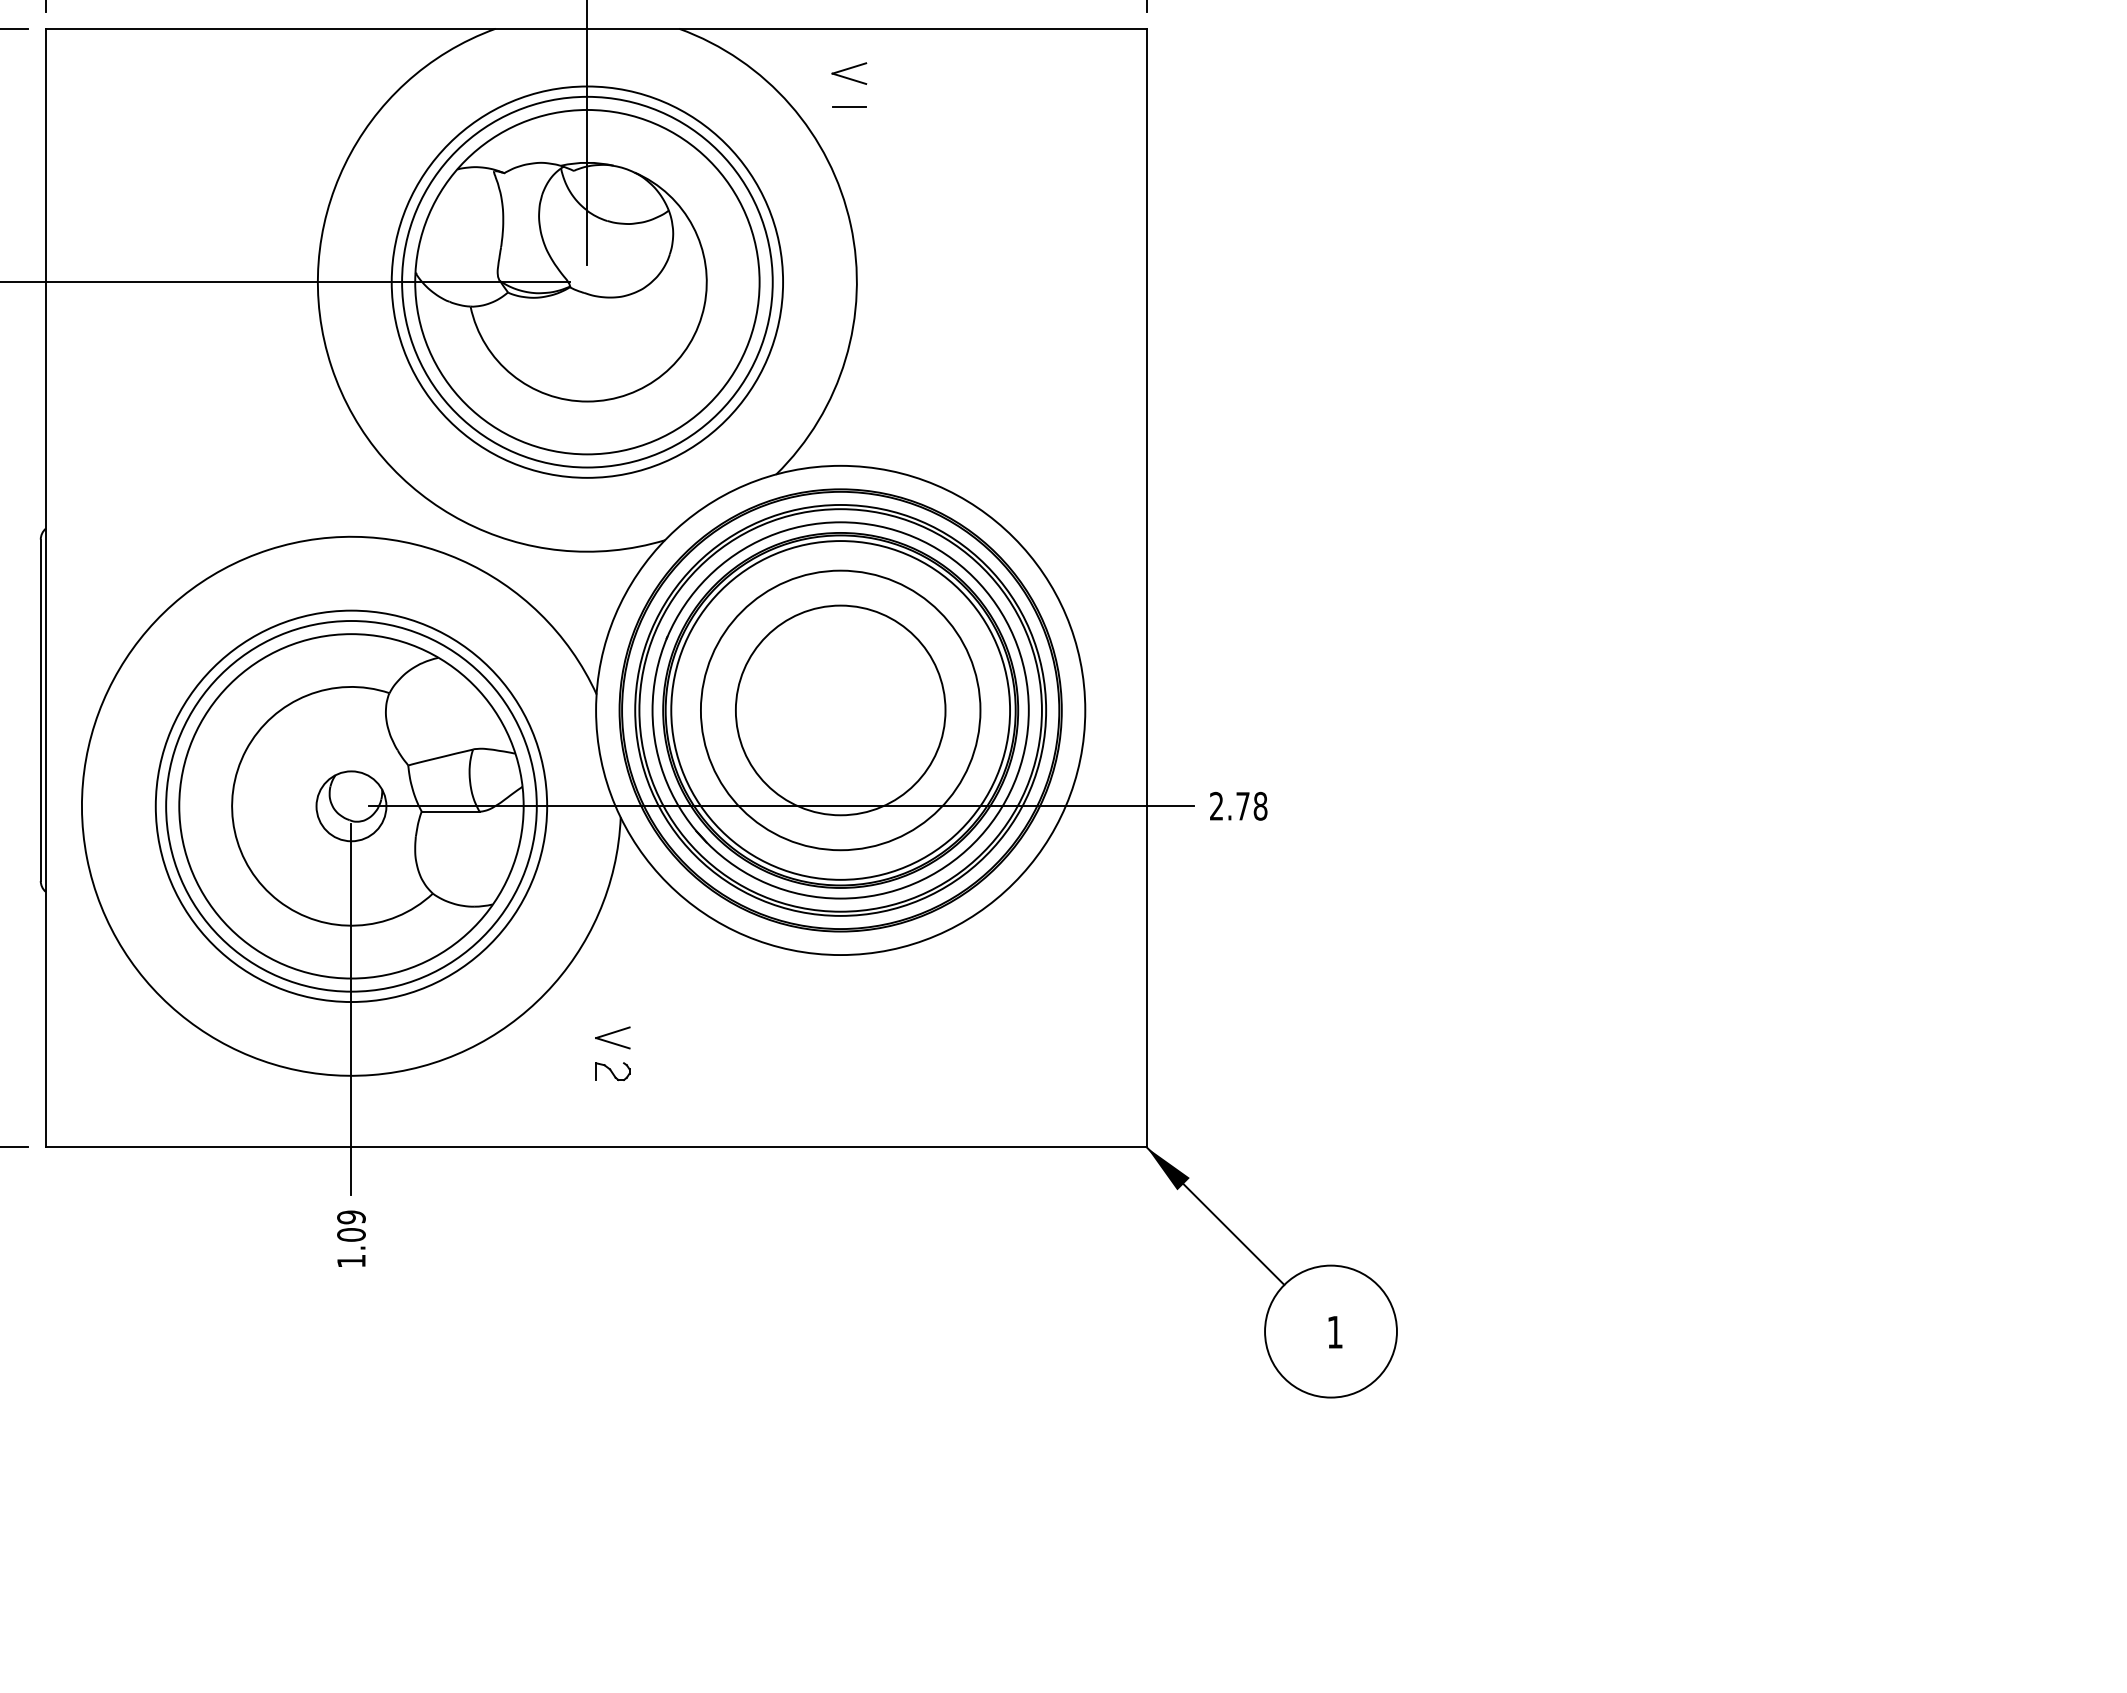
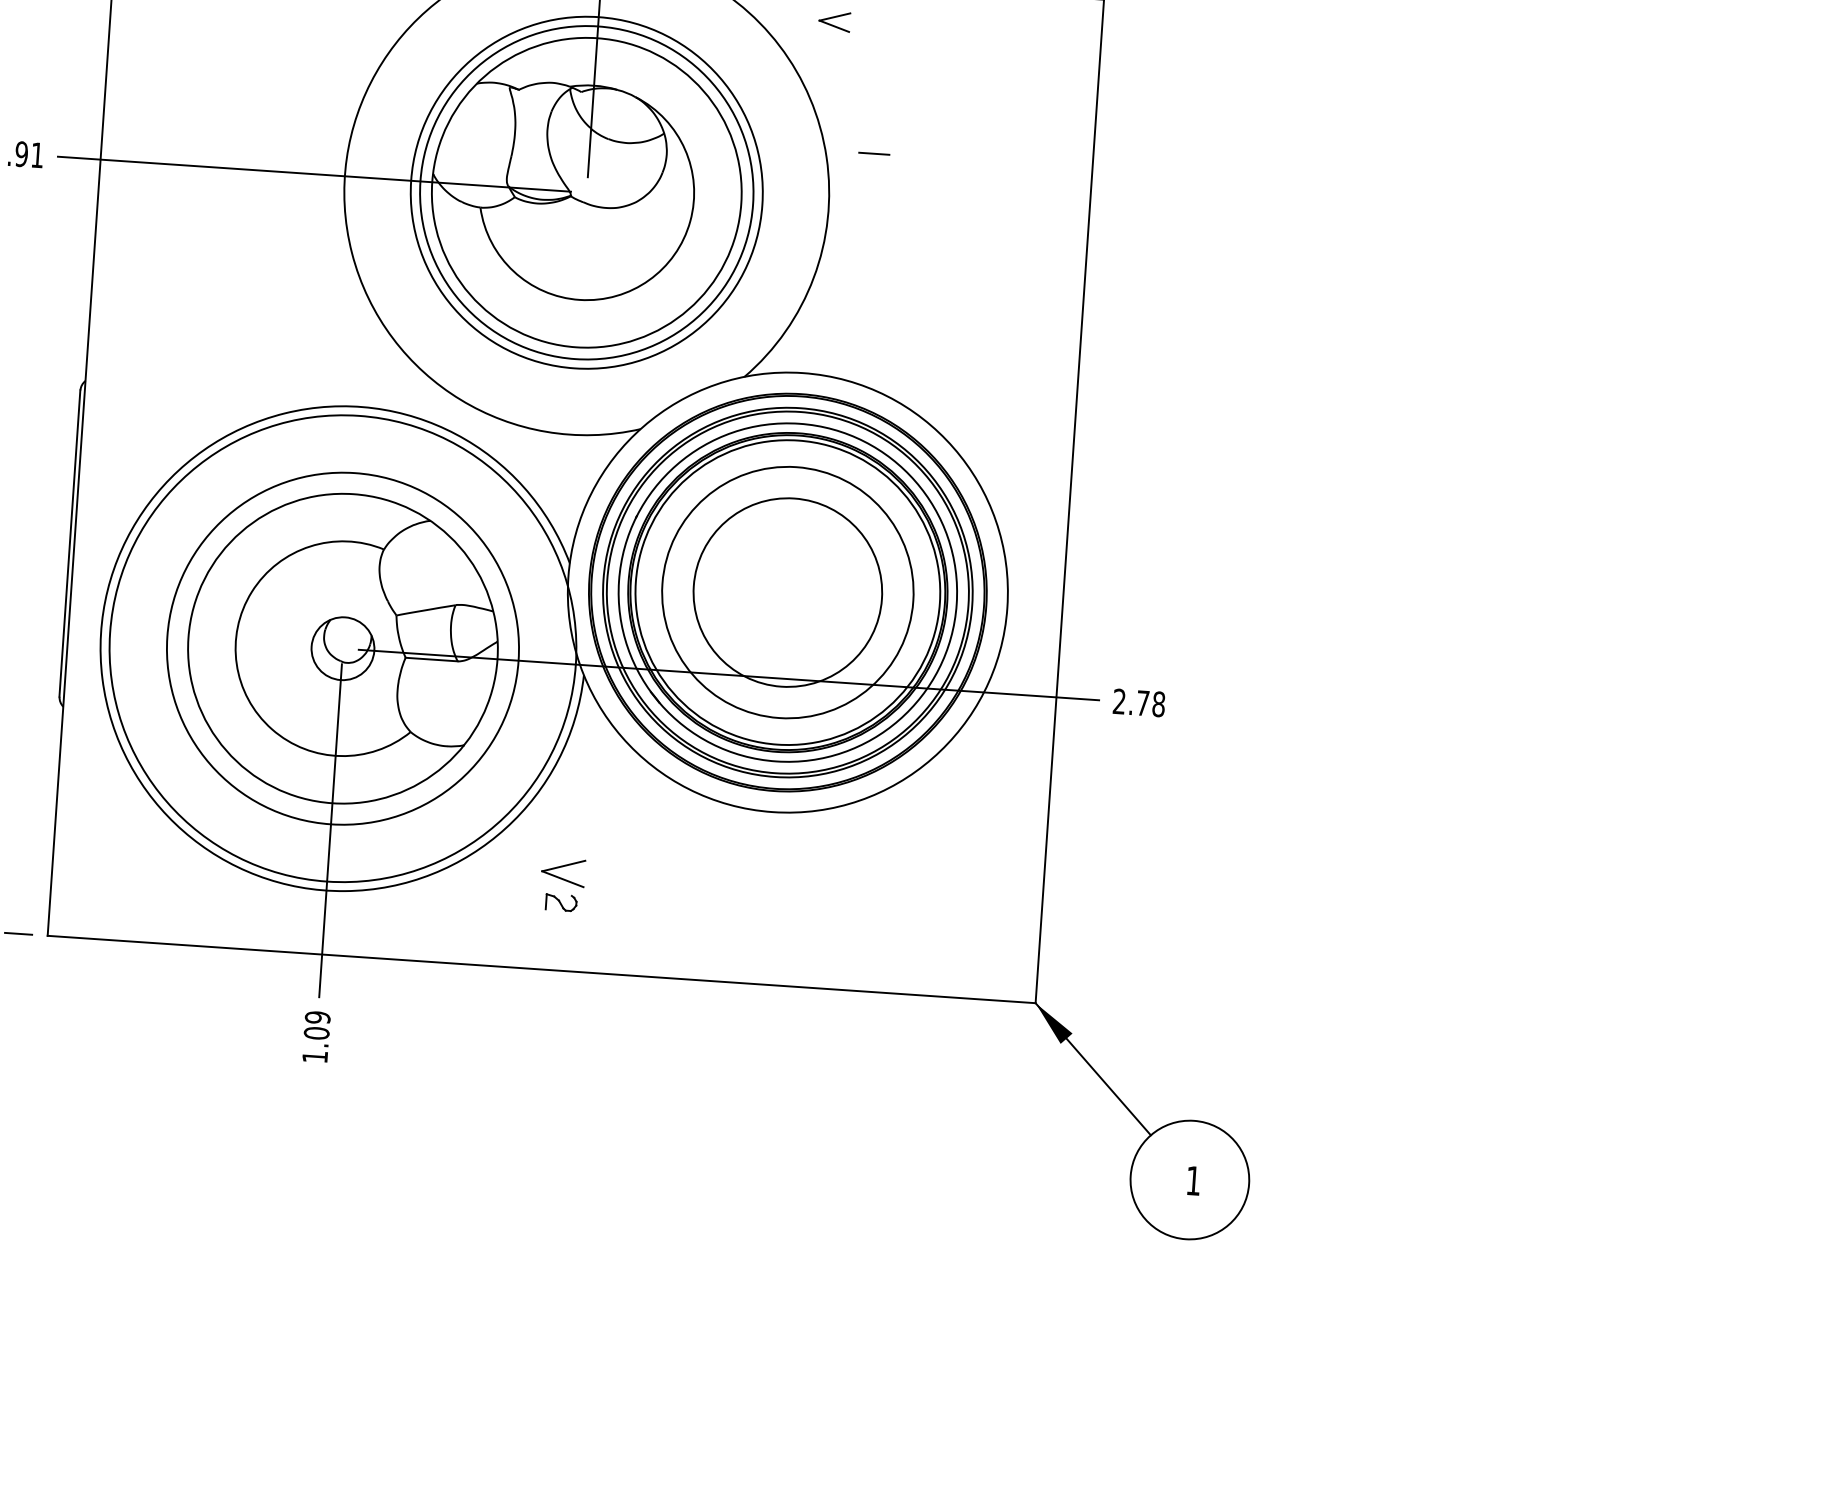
line: (849, 106) -> (874, 153), moved
circle: (351, 806) -> (342, 648), size x1.4
part: (612, 1037) -> (563, 872), size x1.4

